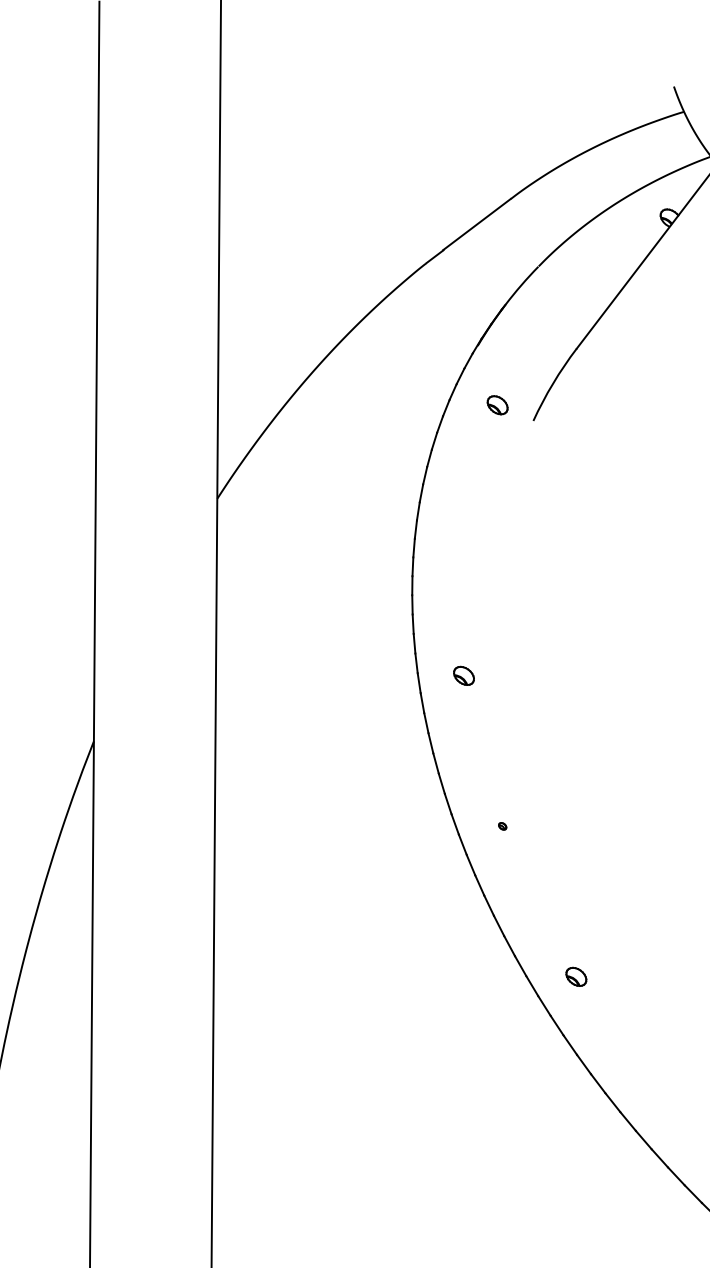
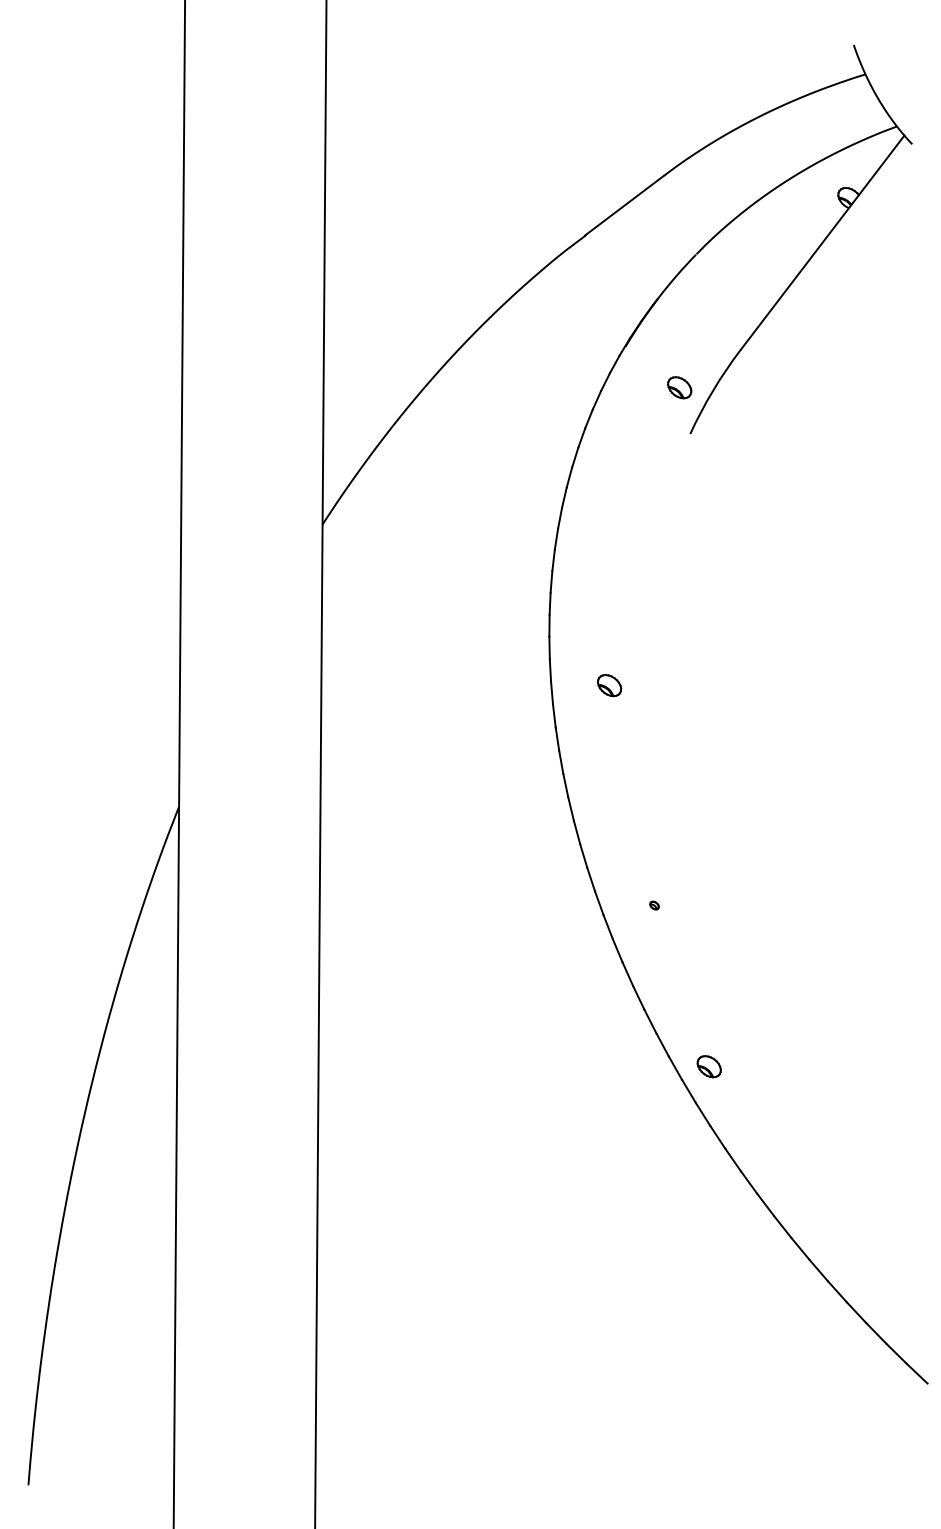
part: (497, 405) -> (679, 387), moved
part: (463, 675) -> (609, 685), moved
part: (575, 976) -> (708, 1066), moved

